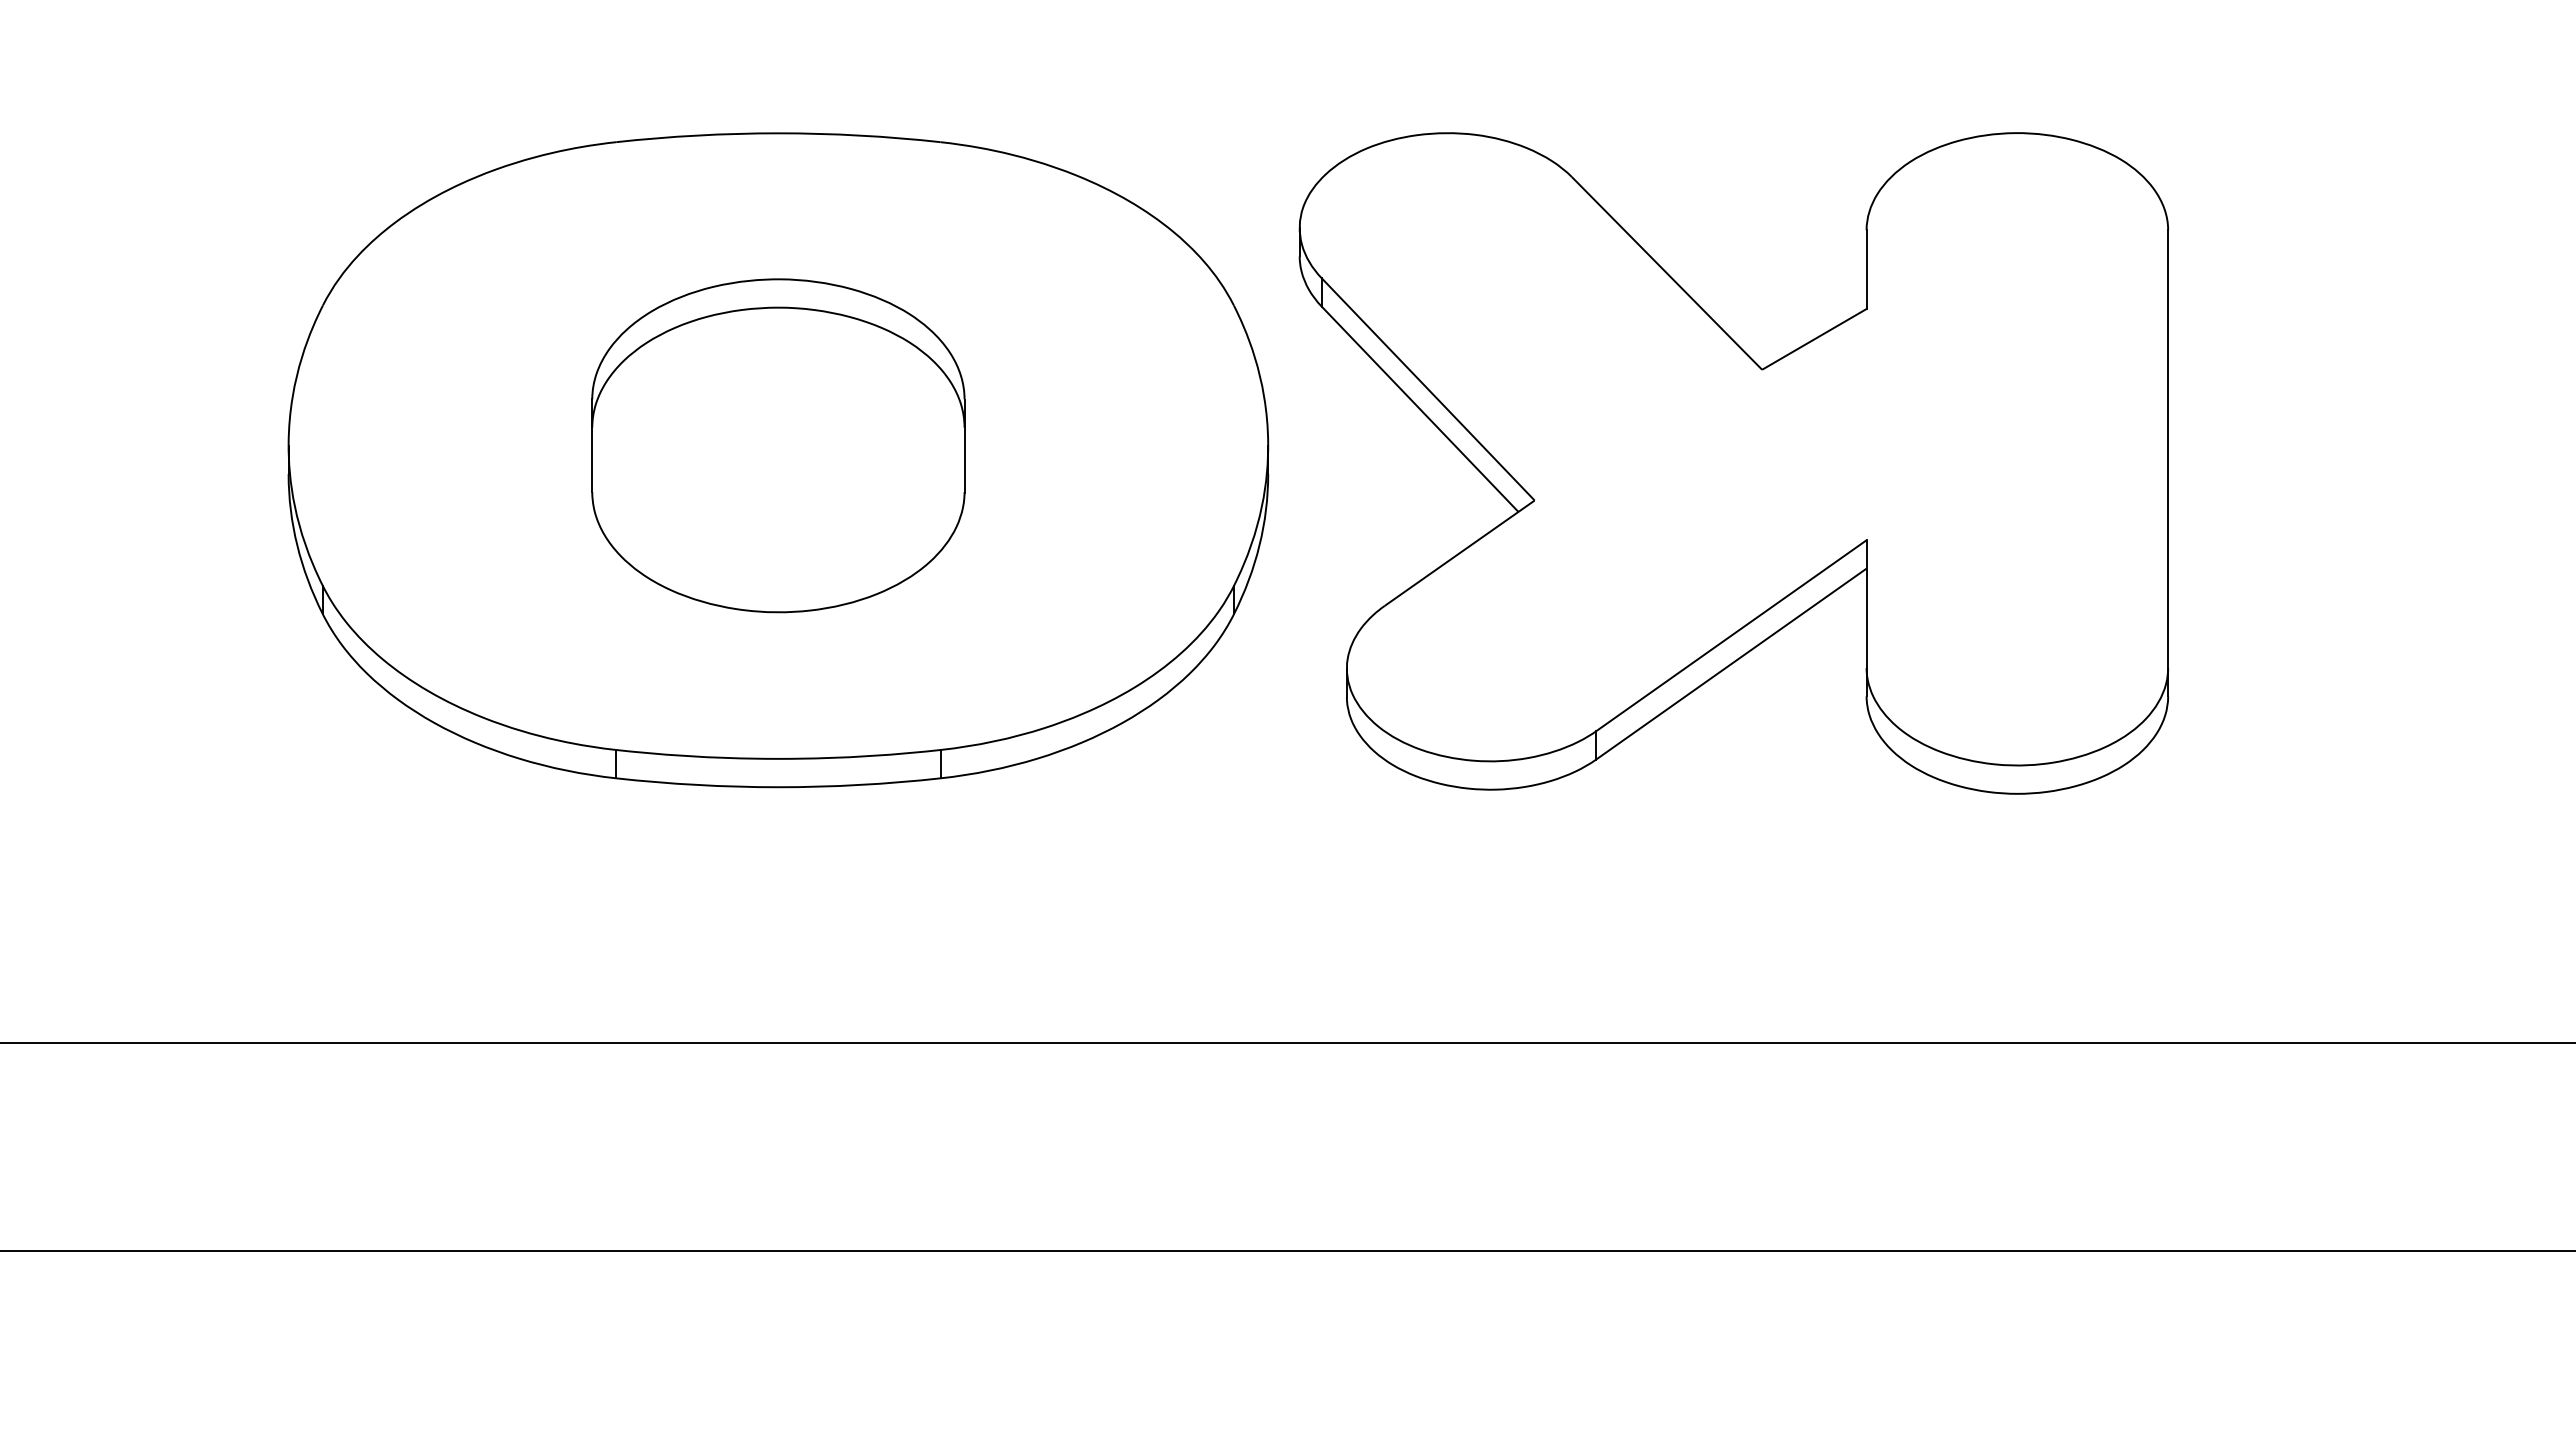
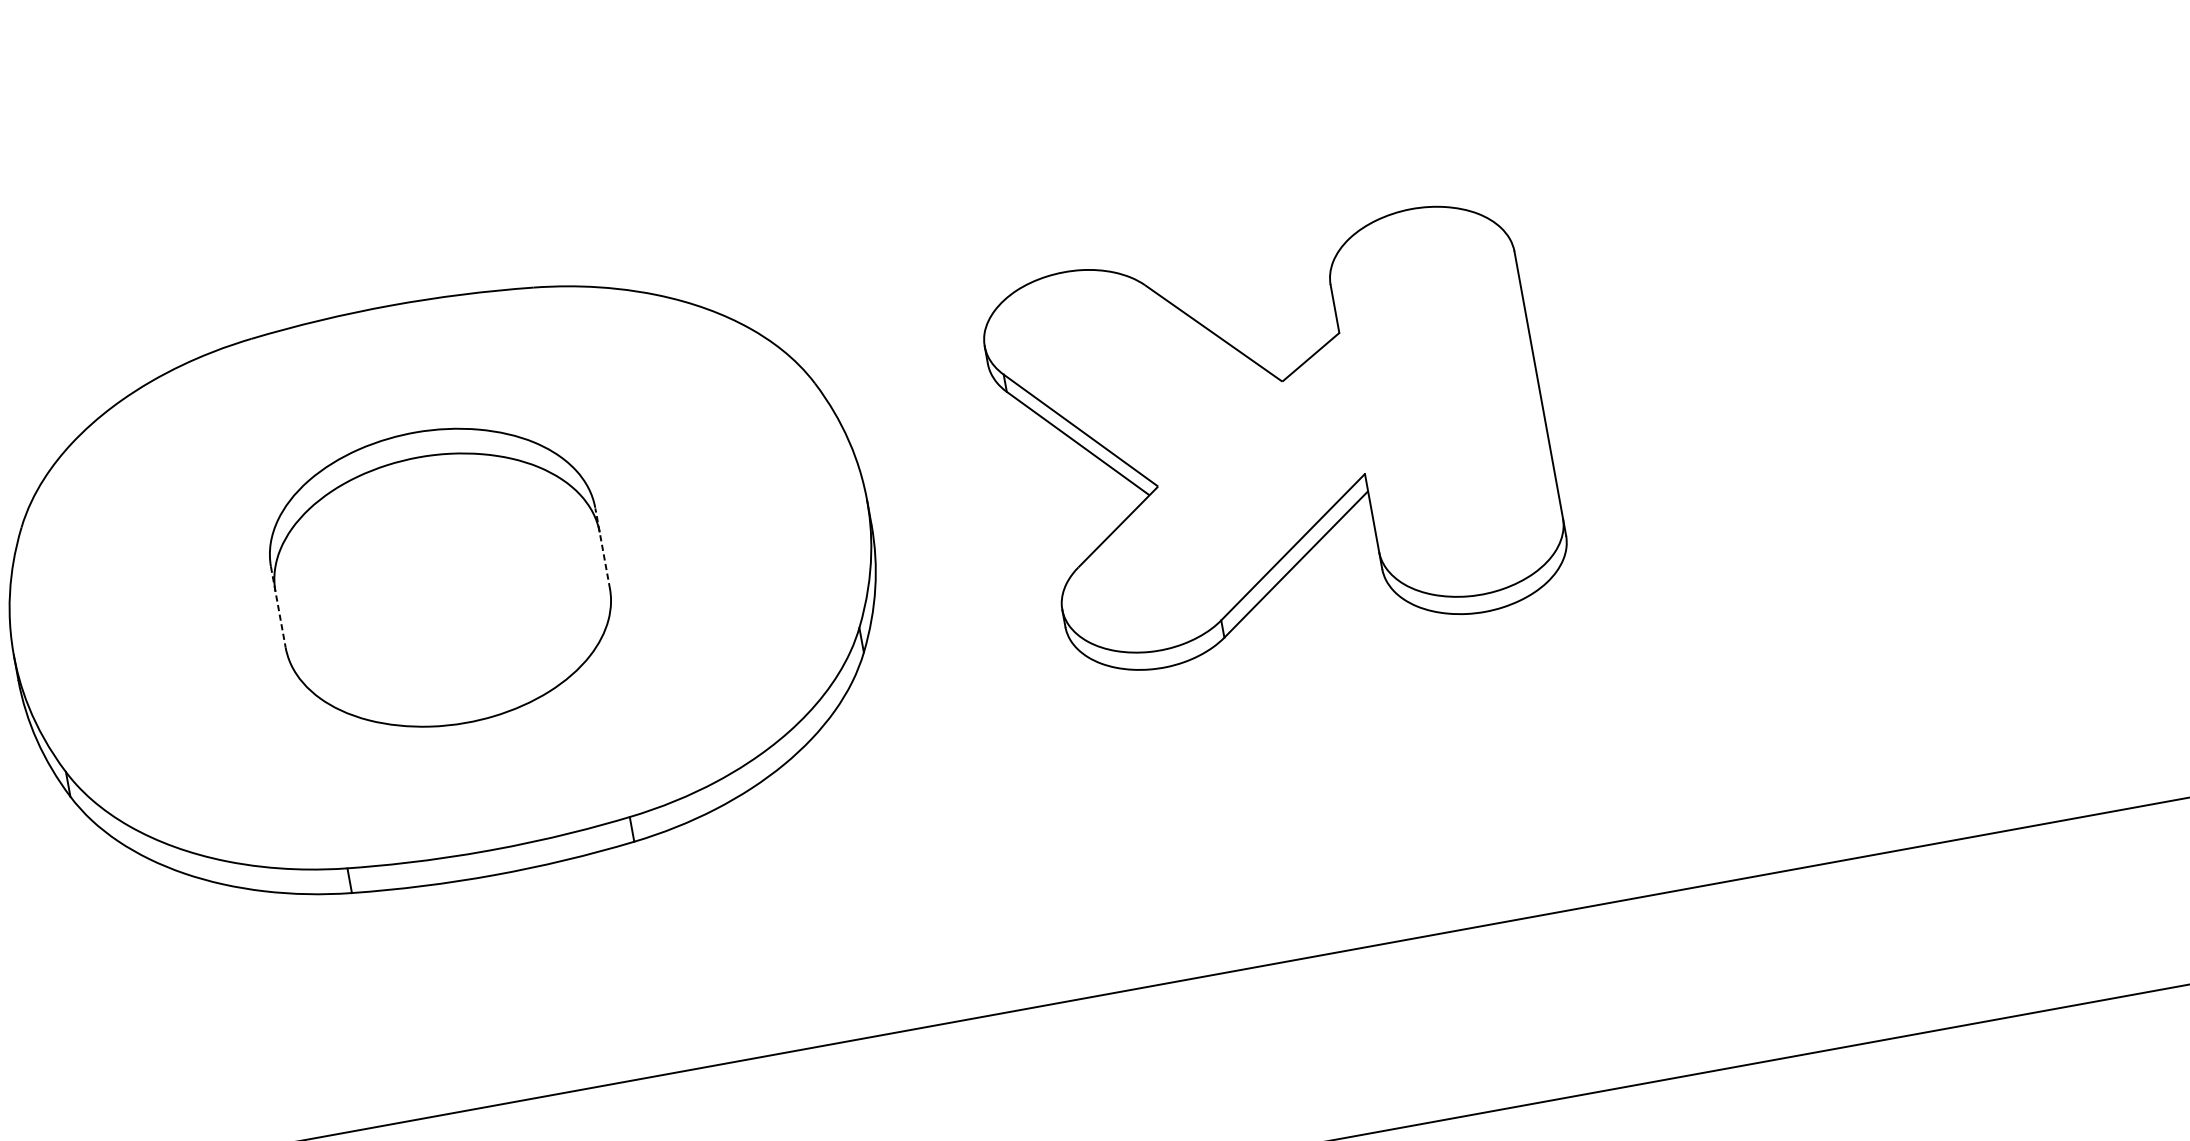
line: (964, 445) -> (602, 548), solid -> dashed
line: (592, 446) -> (278, 607), solid -> dashed
part: (1733, 463) -> (1275, 441), size x0.7

